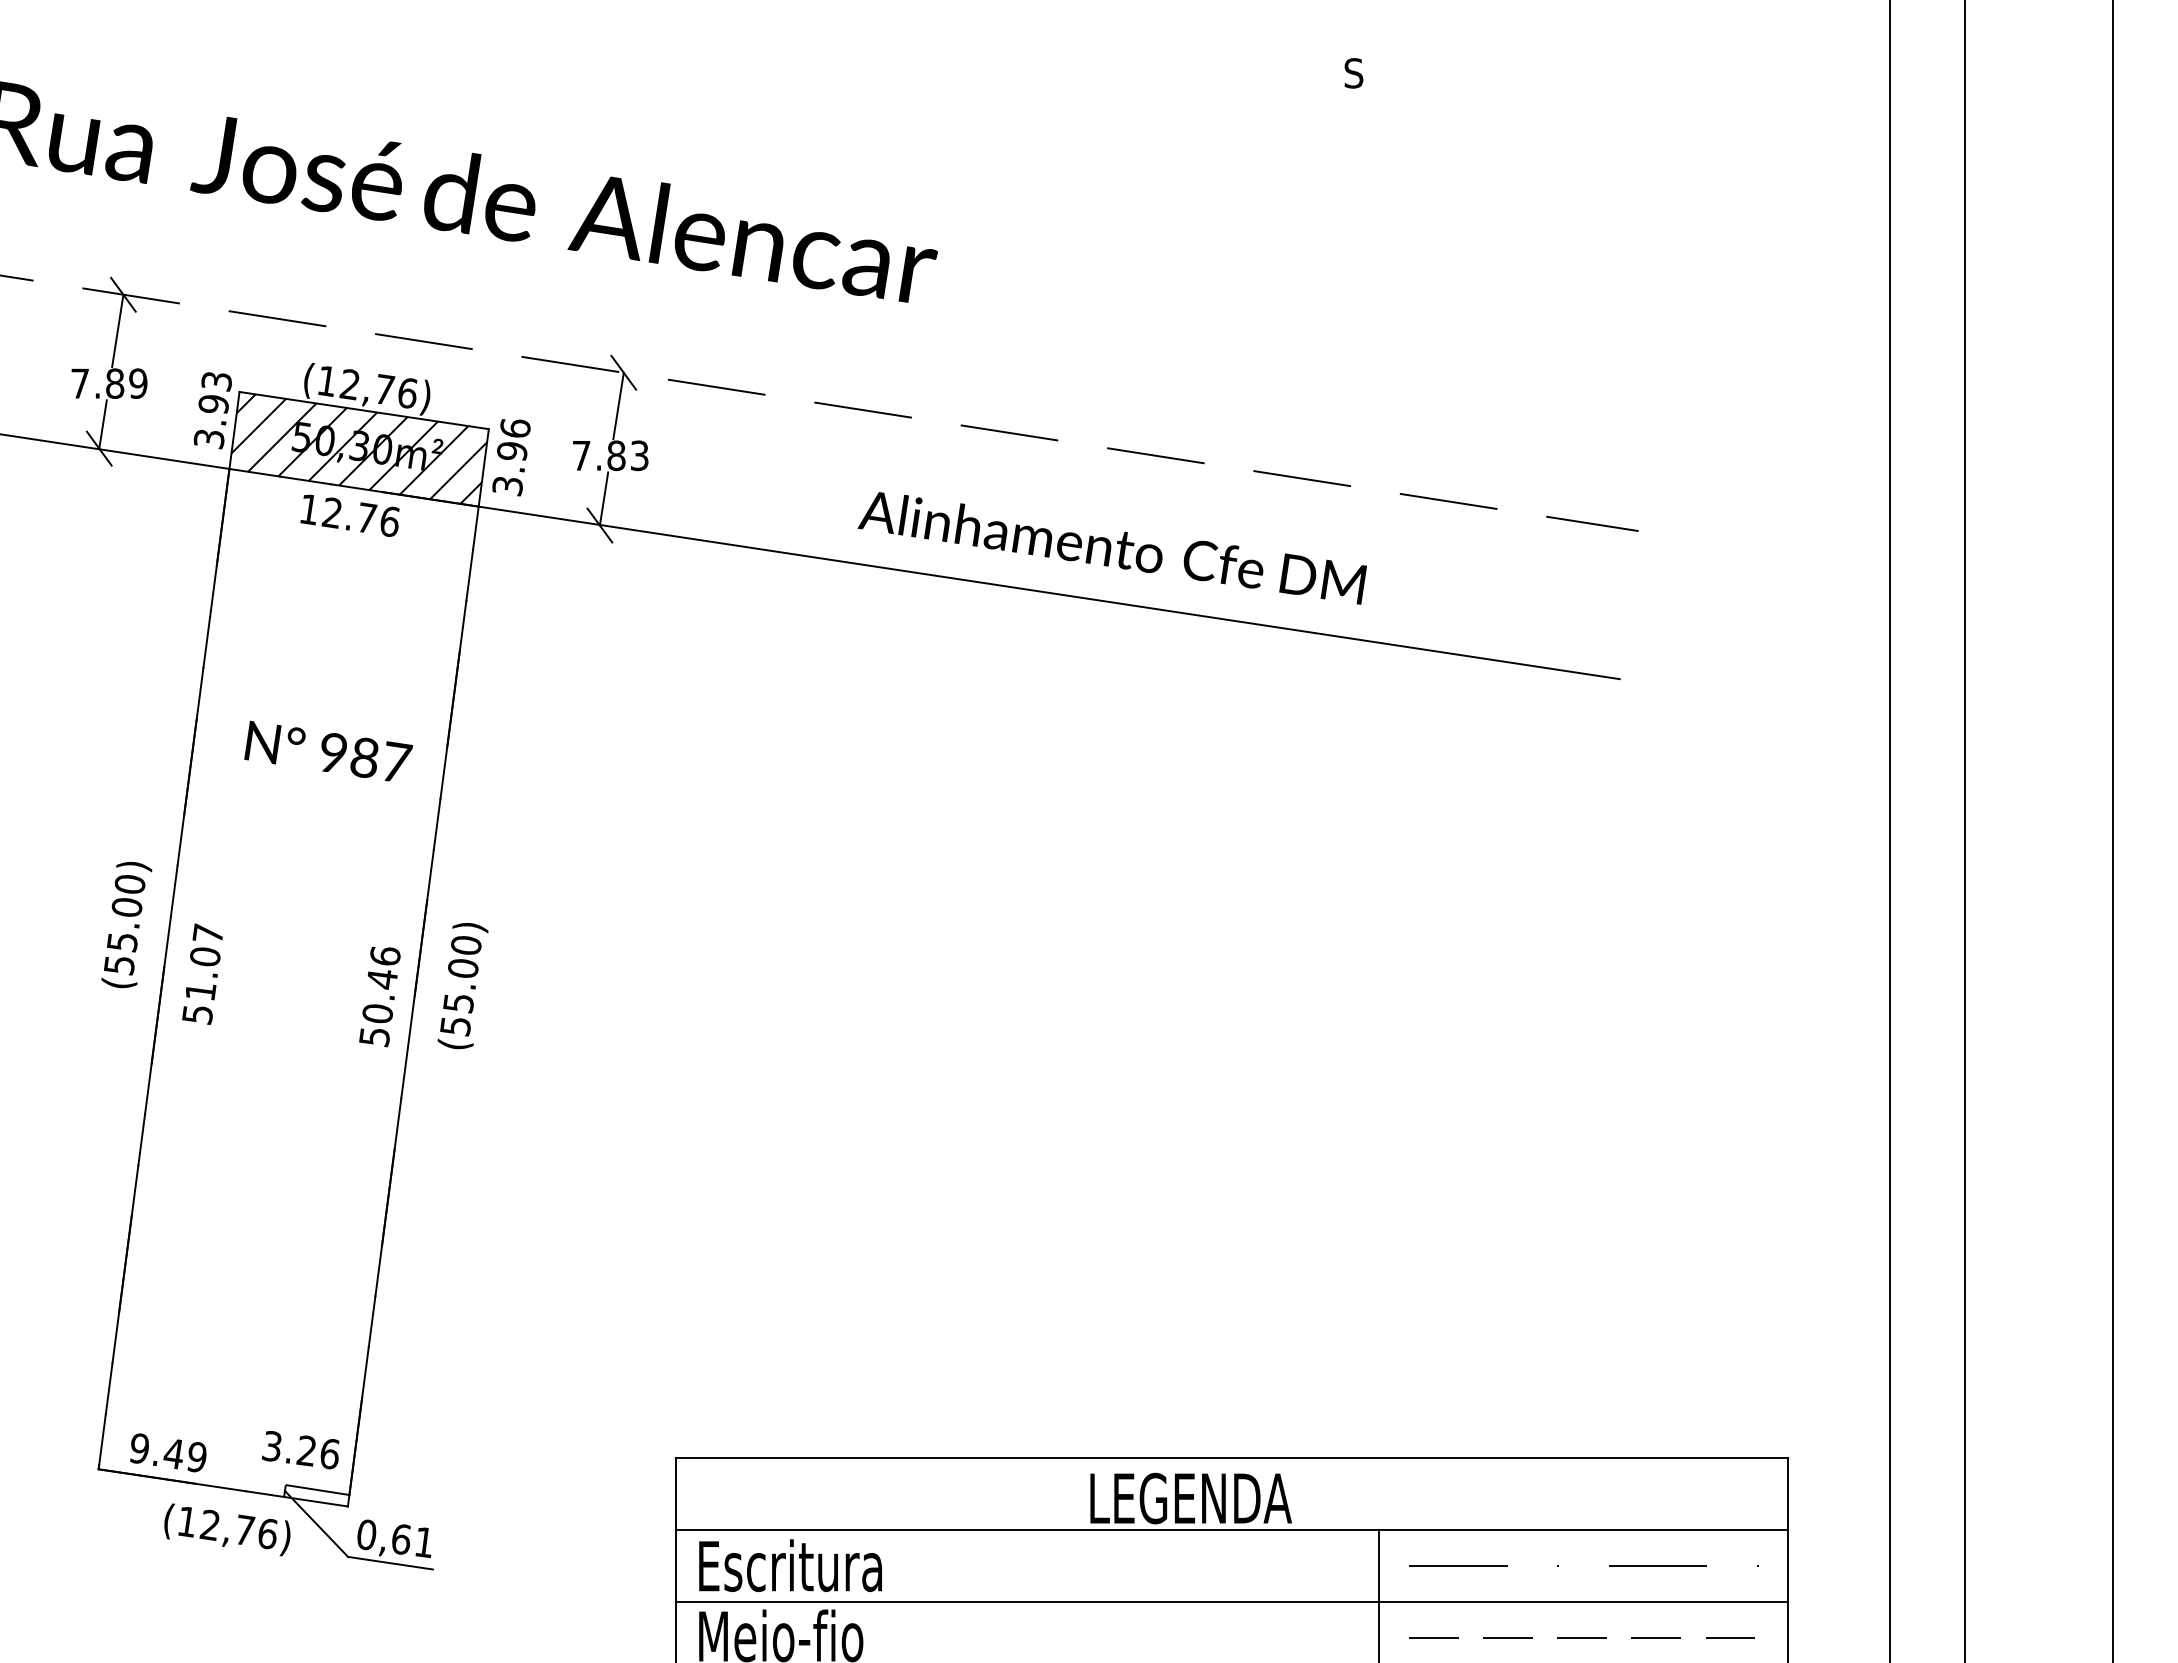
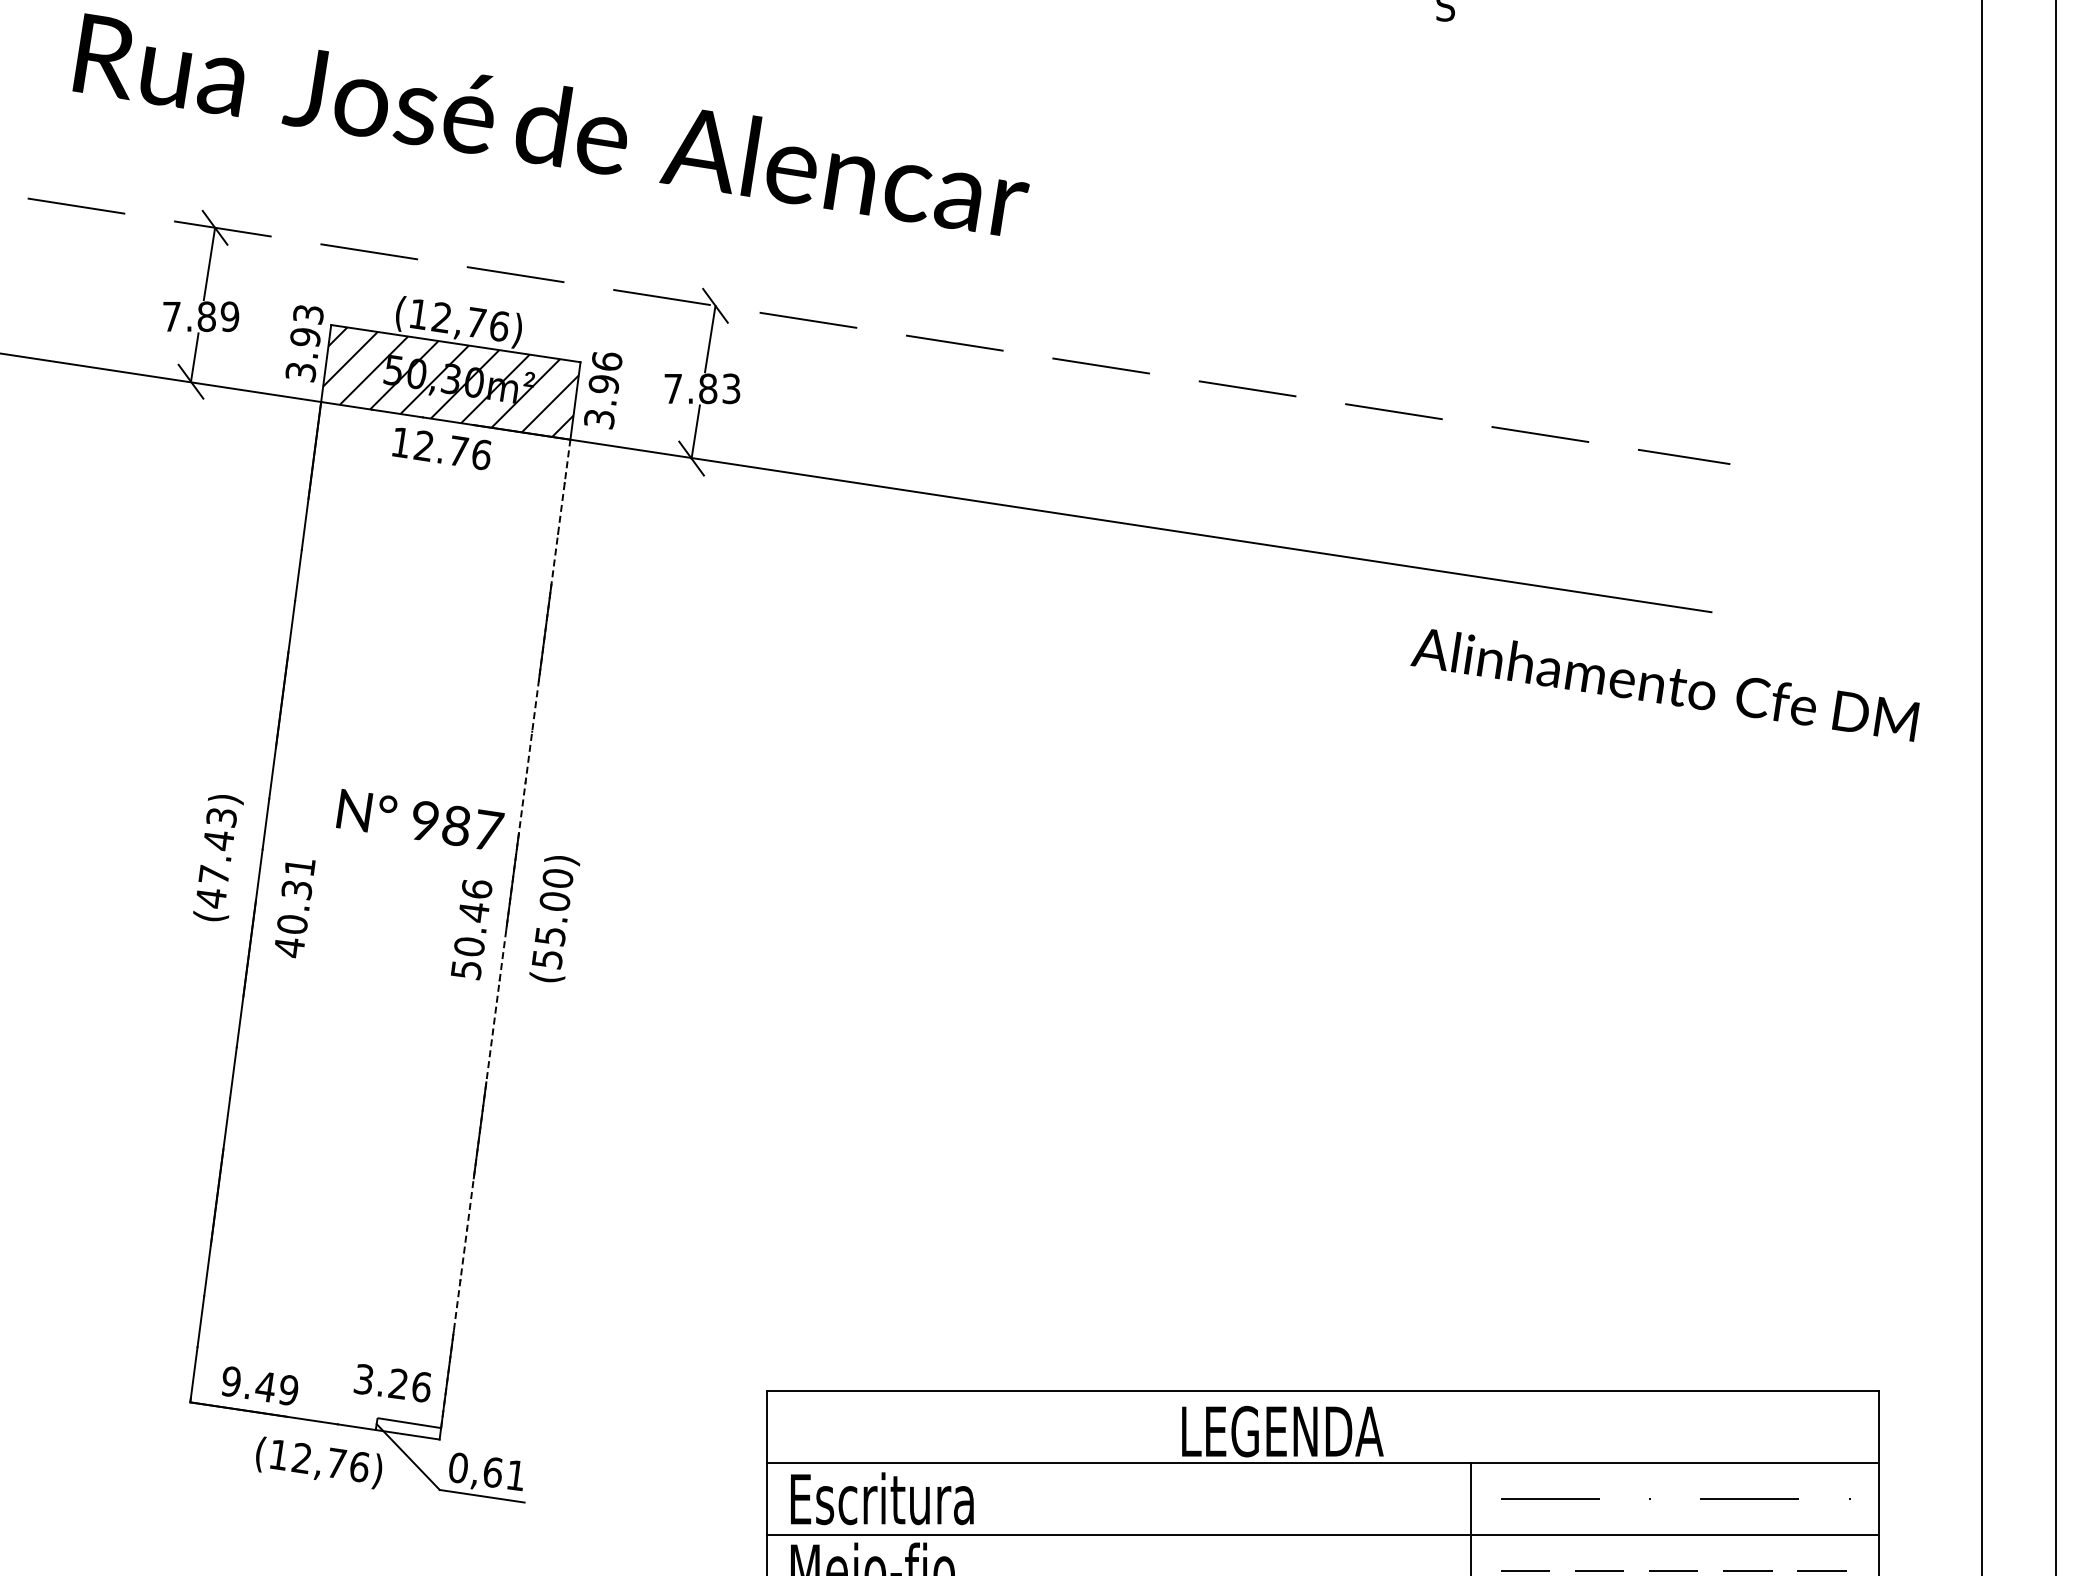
text: (1111, 548) -> (1664, 685), moved
text: (328, 750) -> (420, 818), moved
text: (124, 925) -> (216, 858), (55.00) -> (47.43)
text: (202, 974) -> (294, 907), 51.07 -> 40.31
line: (414, 1000) -> (506, 933), solid -> dashed

